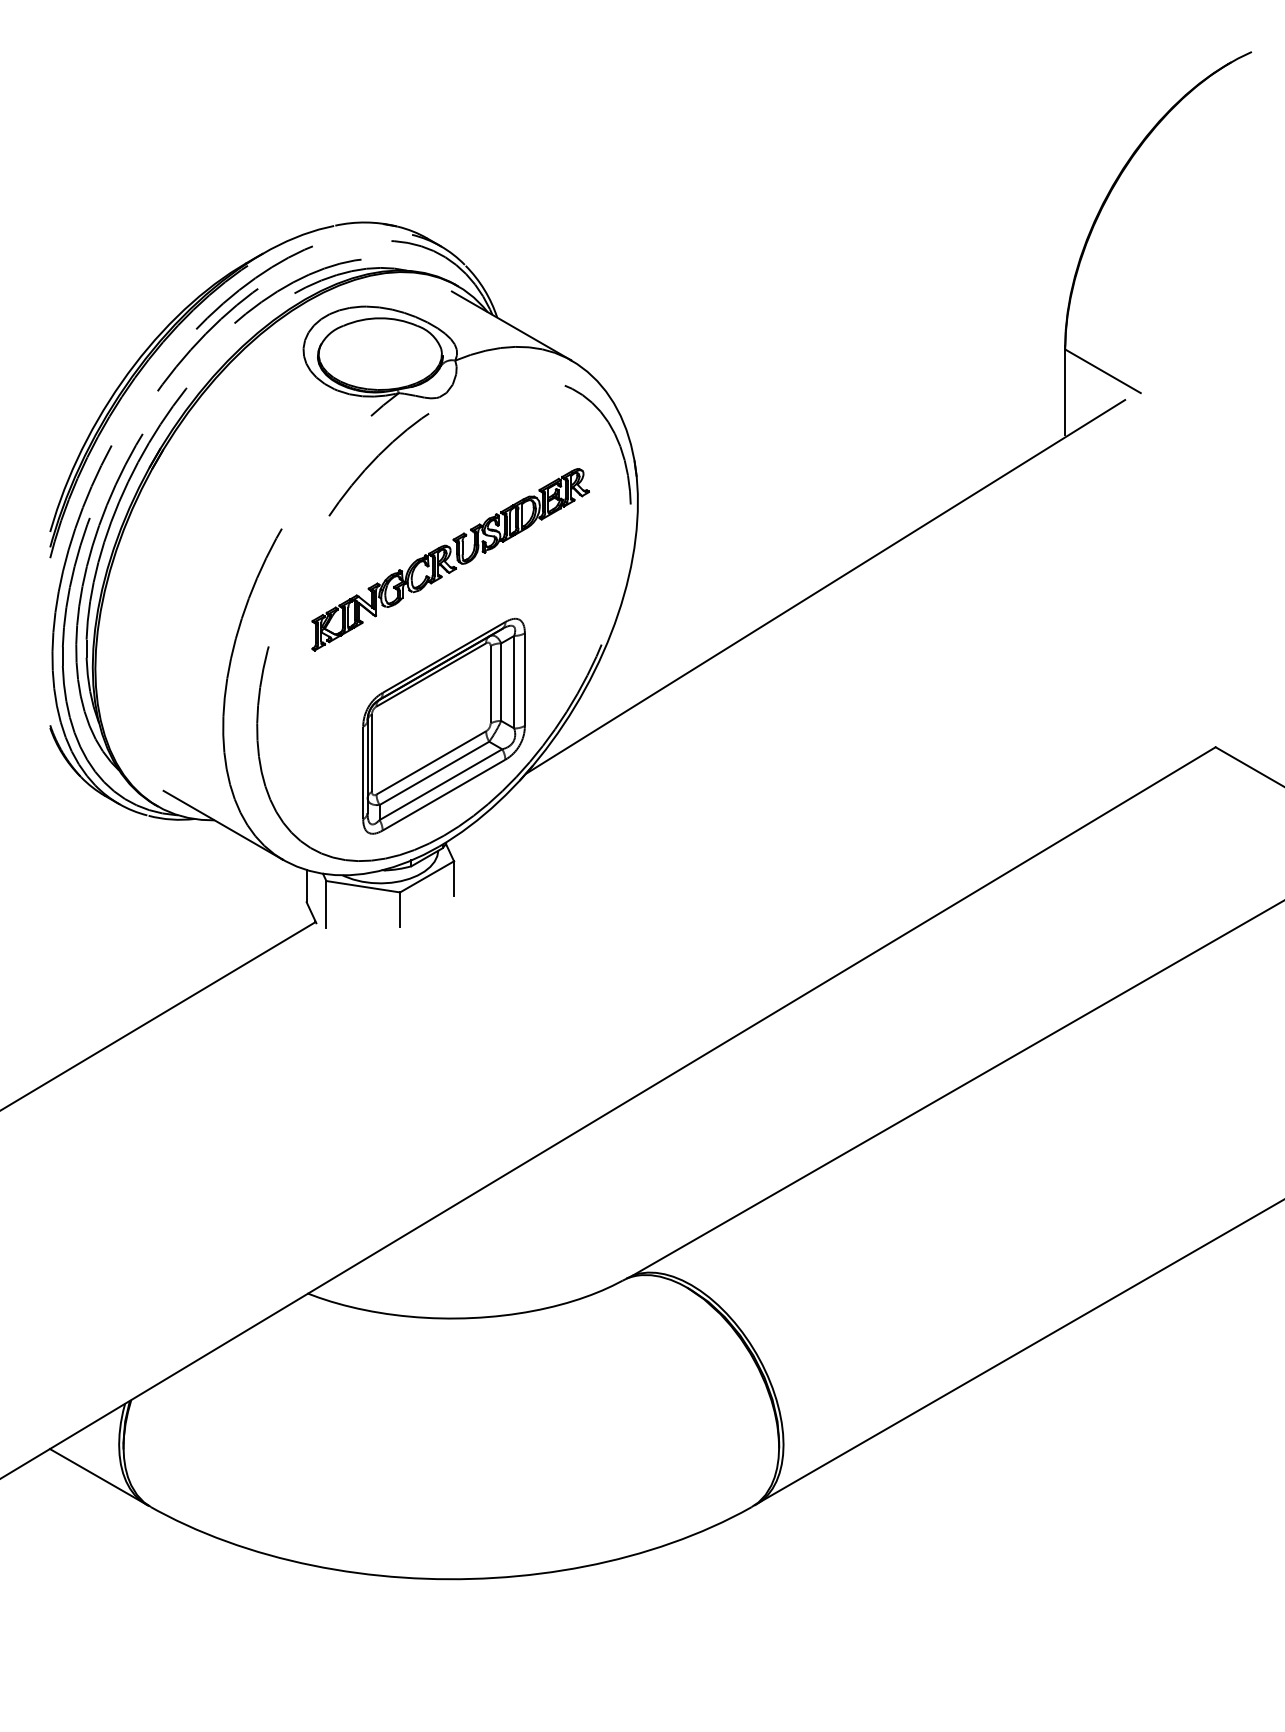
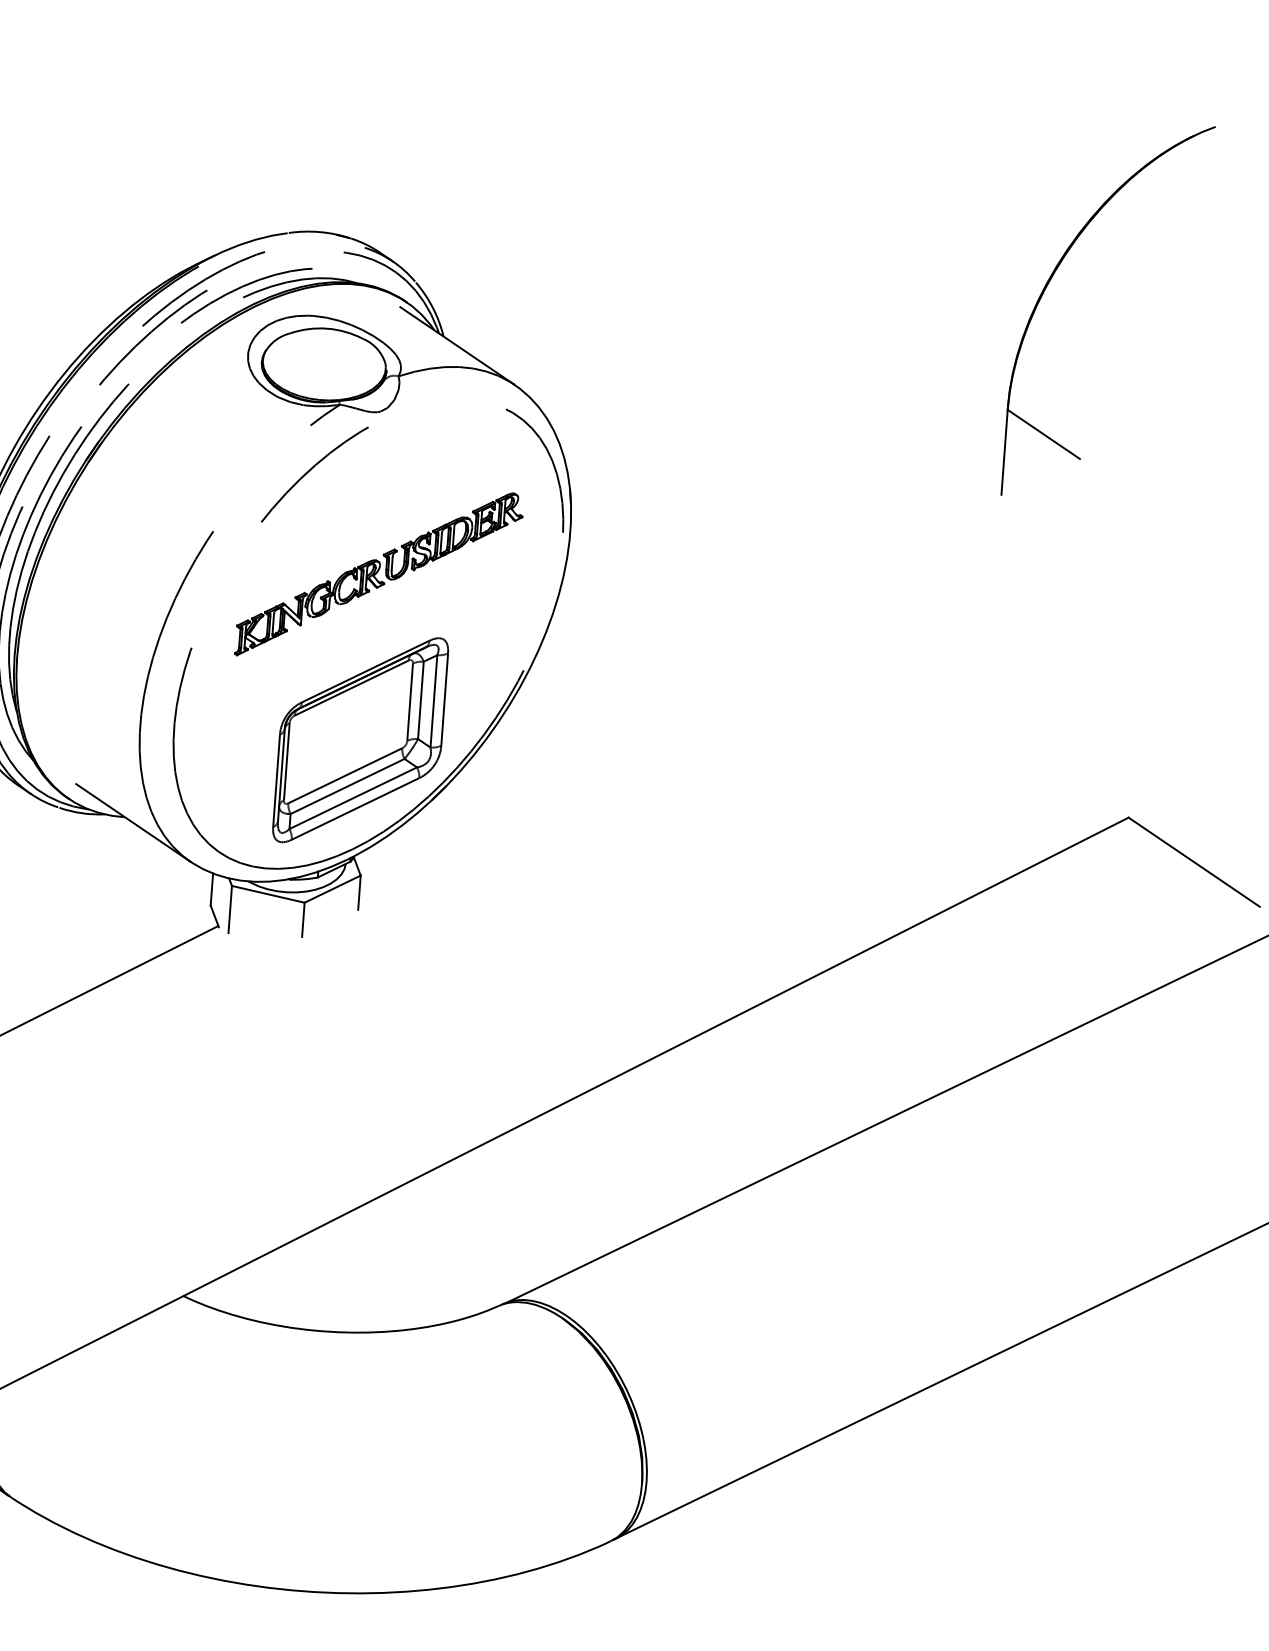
line: (825, 586) -> (751, 628), removed

